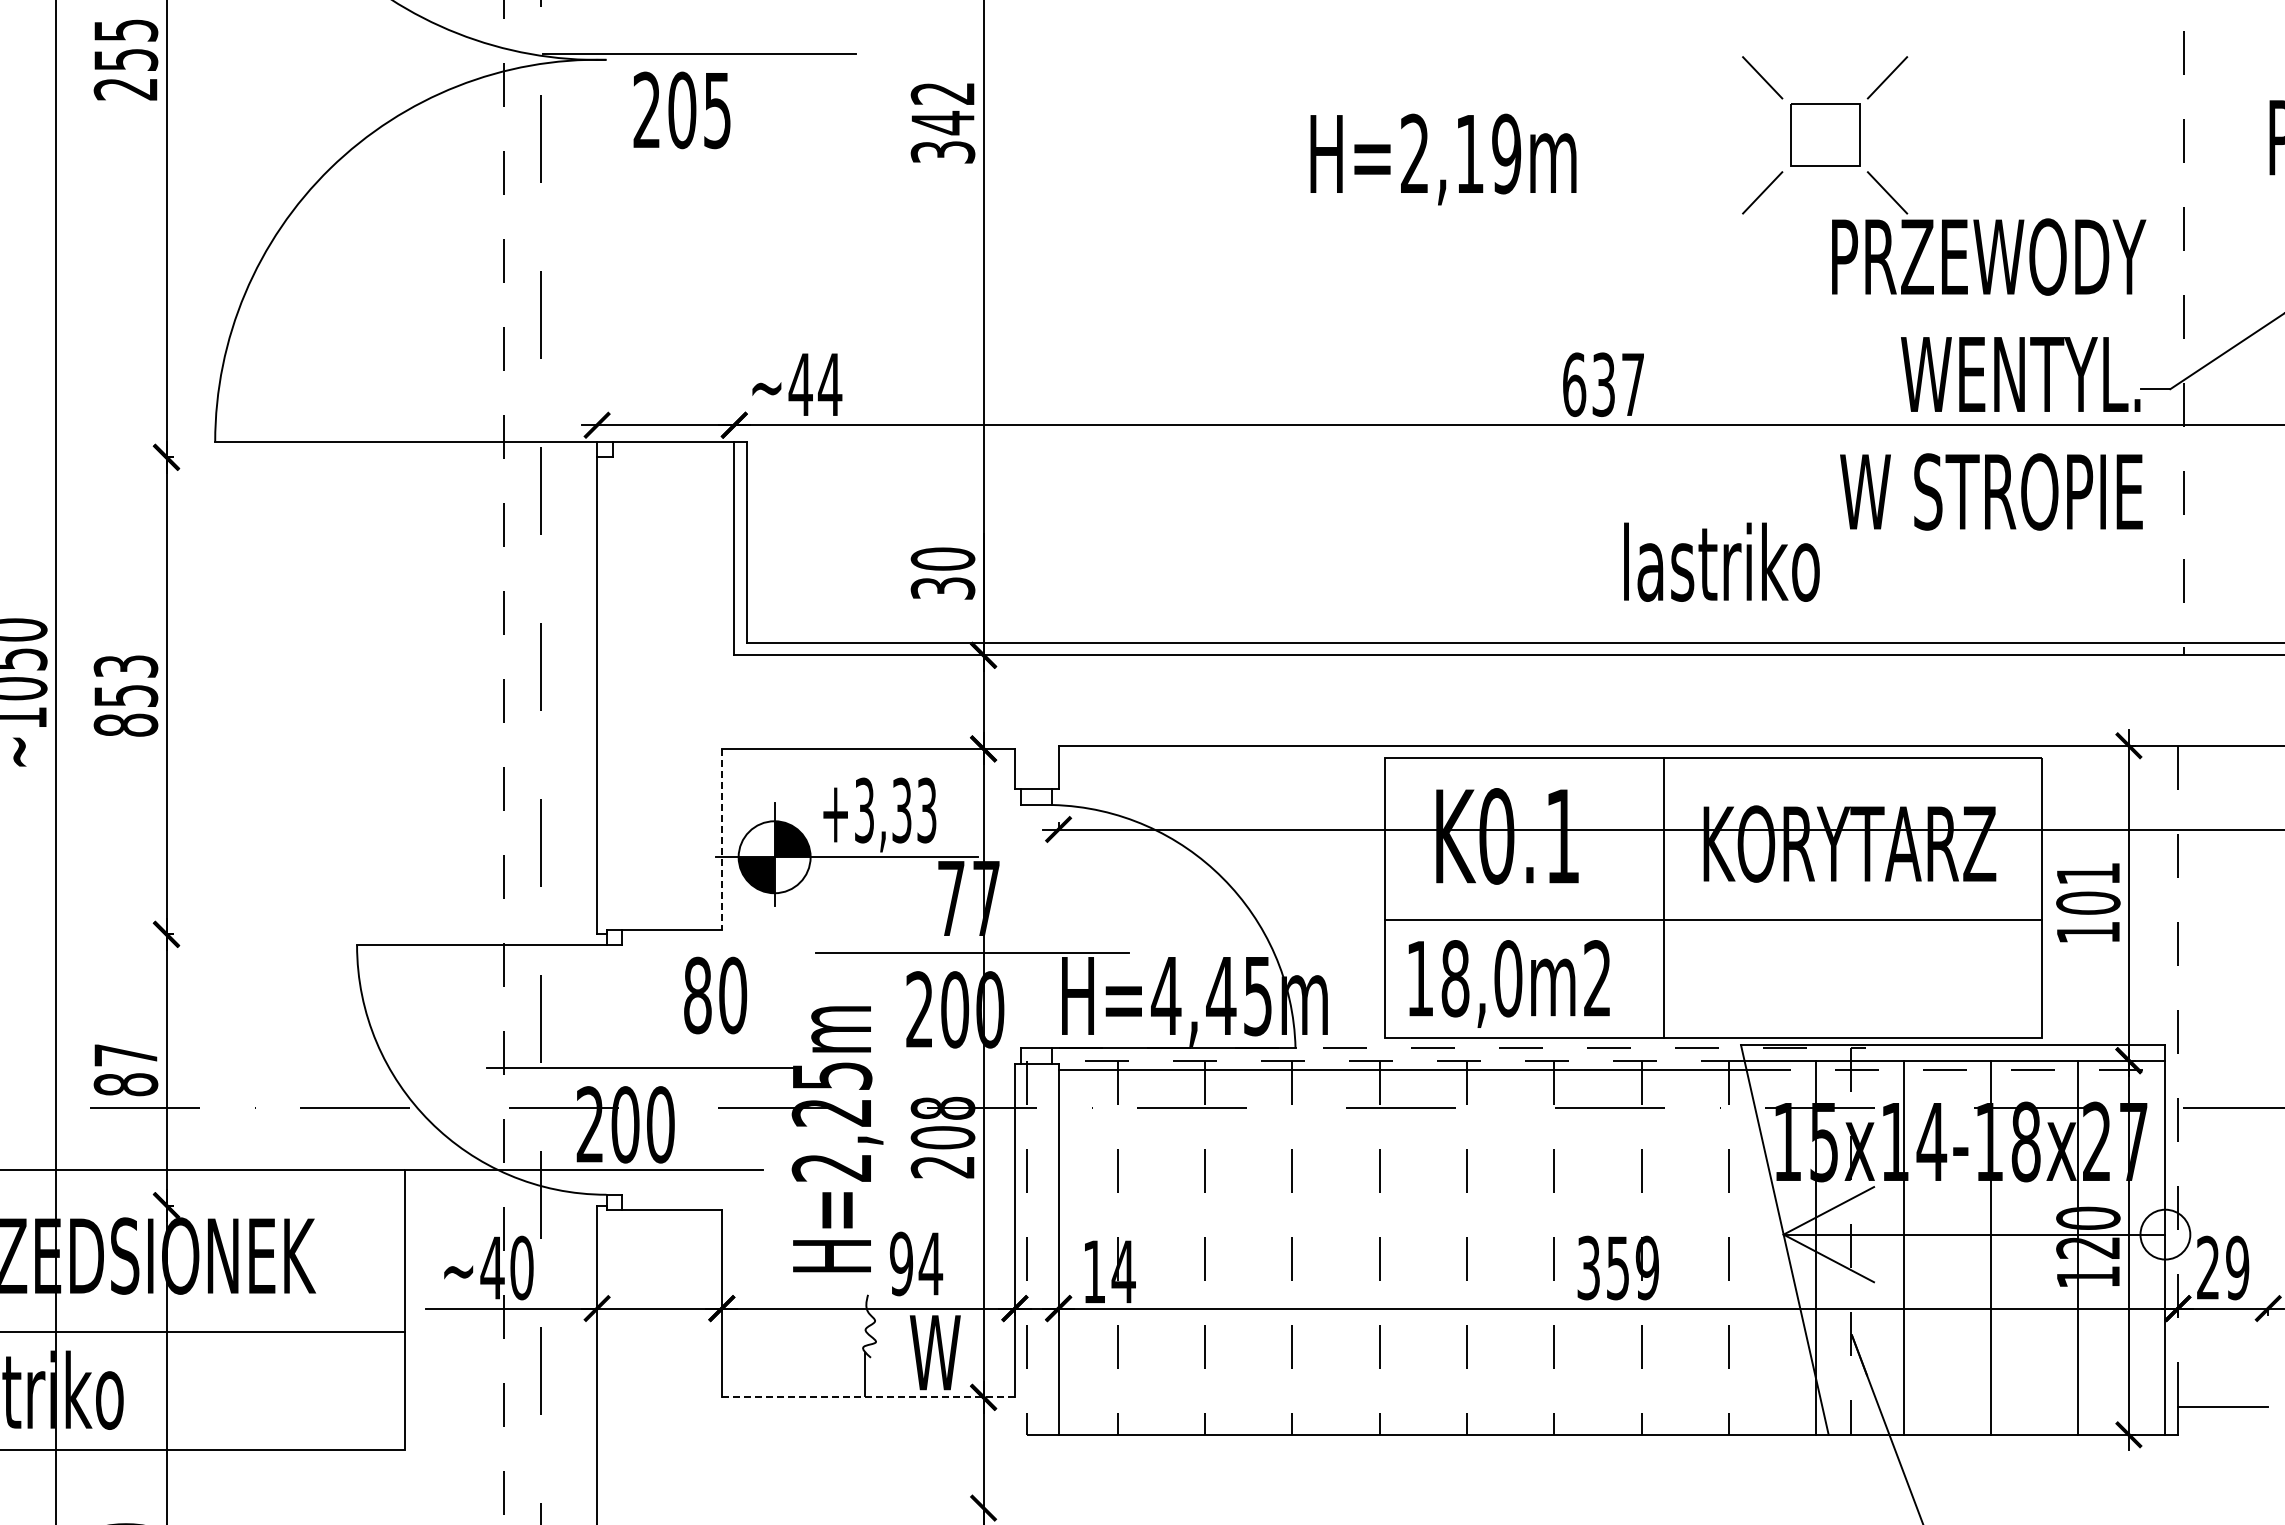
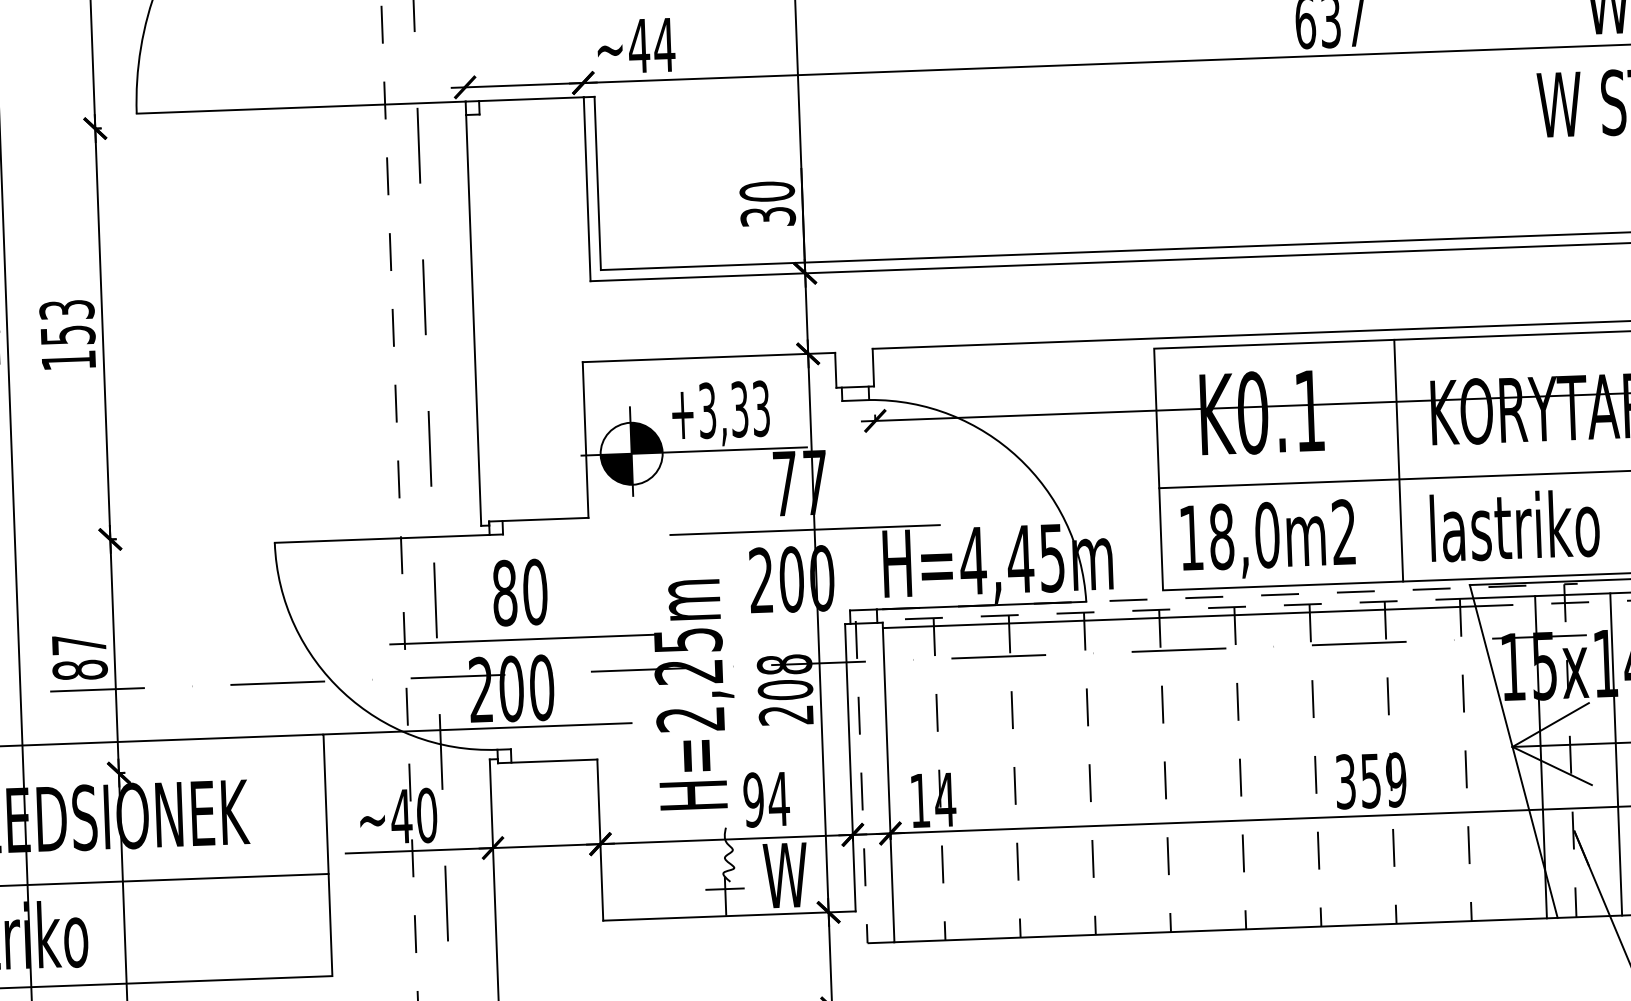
text: (1721, 561) -> (1514, 525), moved
text: (125, 724) -> (68, 359), 853 -> 153
line: (721, 839) -> (585, 440), dashed -> solid
text: (715, 995) -> (520, 592), moved
line: (864, 1366) -> (725, 889), added
line: (868, 1397) -> (729, 916), dashed -> solid

